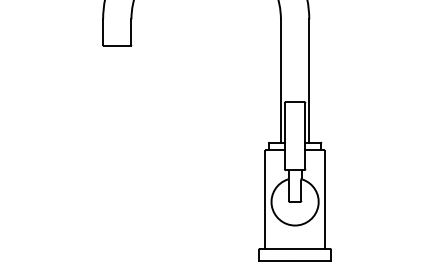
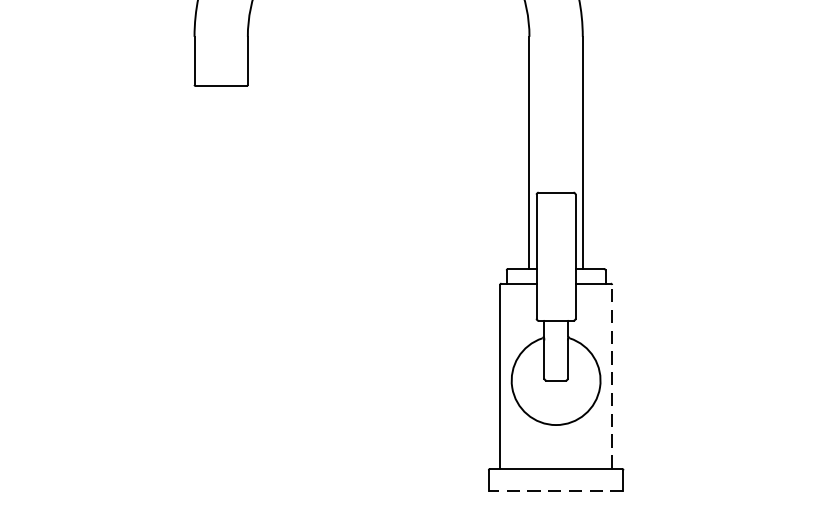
line: (324, 199) -> (611, 375), solid -> dashed
line: (295, 260) -> (556, 490), solid -> dashed

